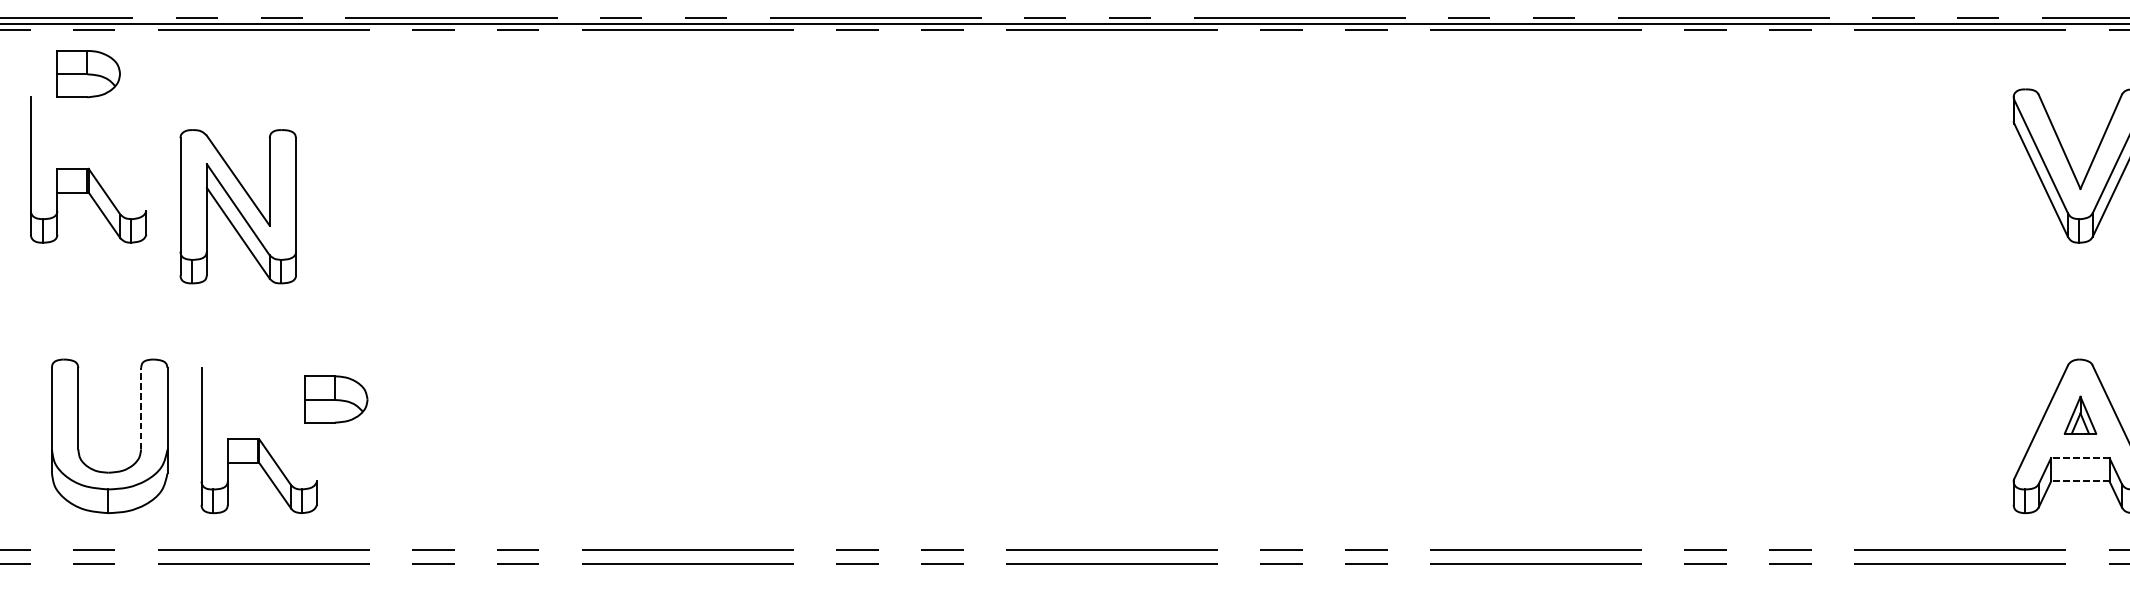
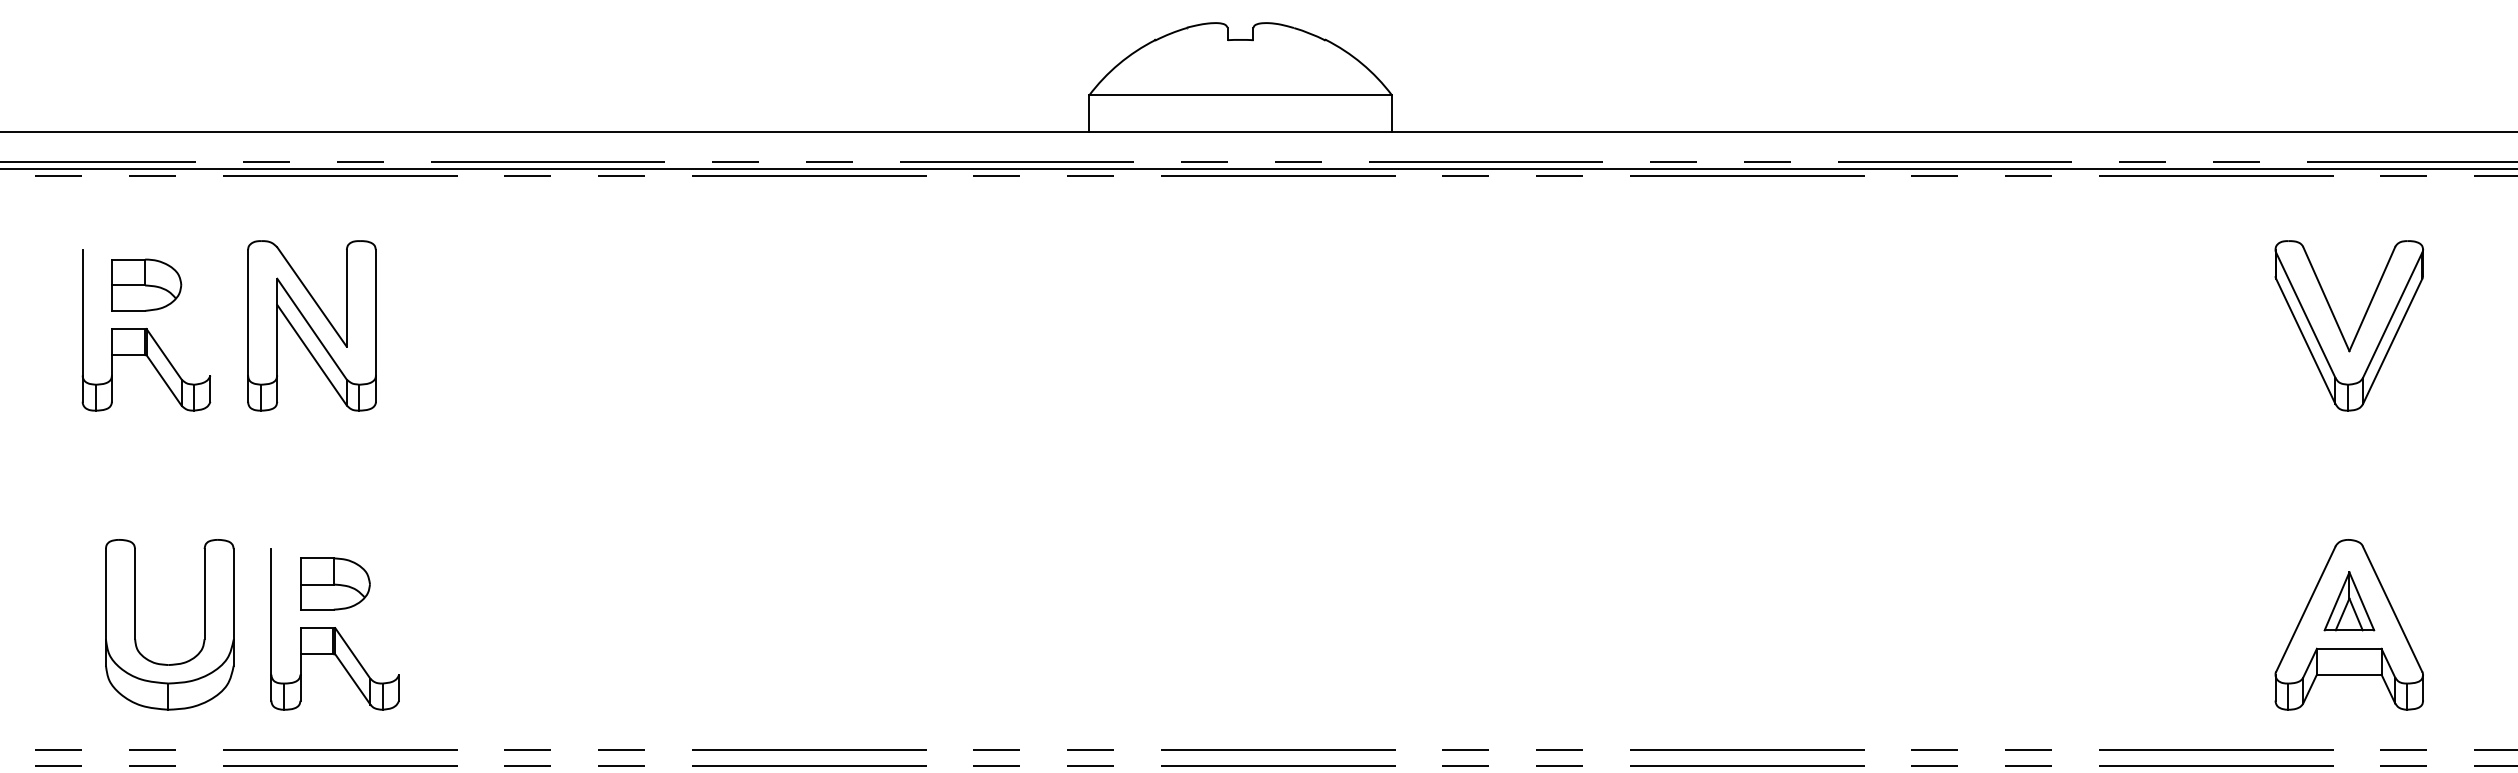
part: (88, 73) -> (146, 284), moved
part: (237, 206) -> (311, 325), moved
part: (336, 399) -> (335, 583), moved
line: (141, 408) -> (204, 593), dashed -> solid
part: (2080, 415) -> (2349, 601), size x1.43
line: (2079, 457) -> (2348, 648), dashed -> solid
line: (2079, 481) -> (2348, 674), dashed -> solid

